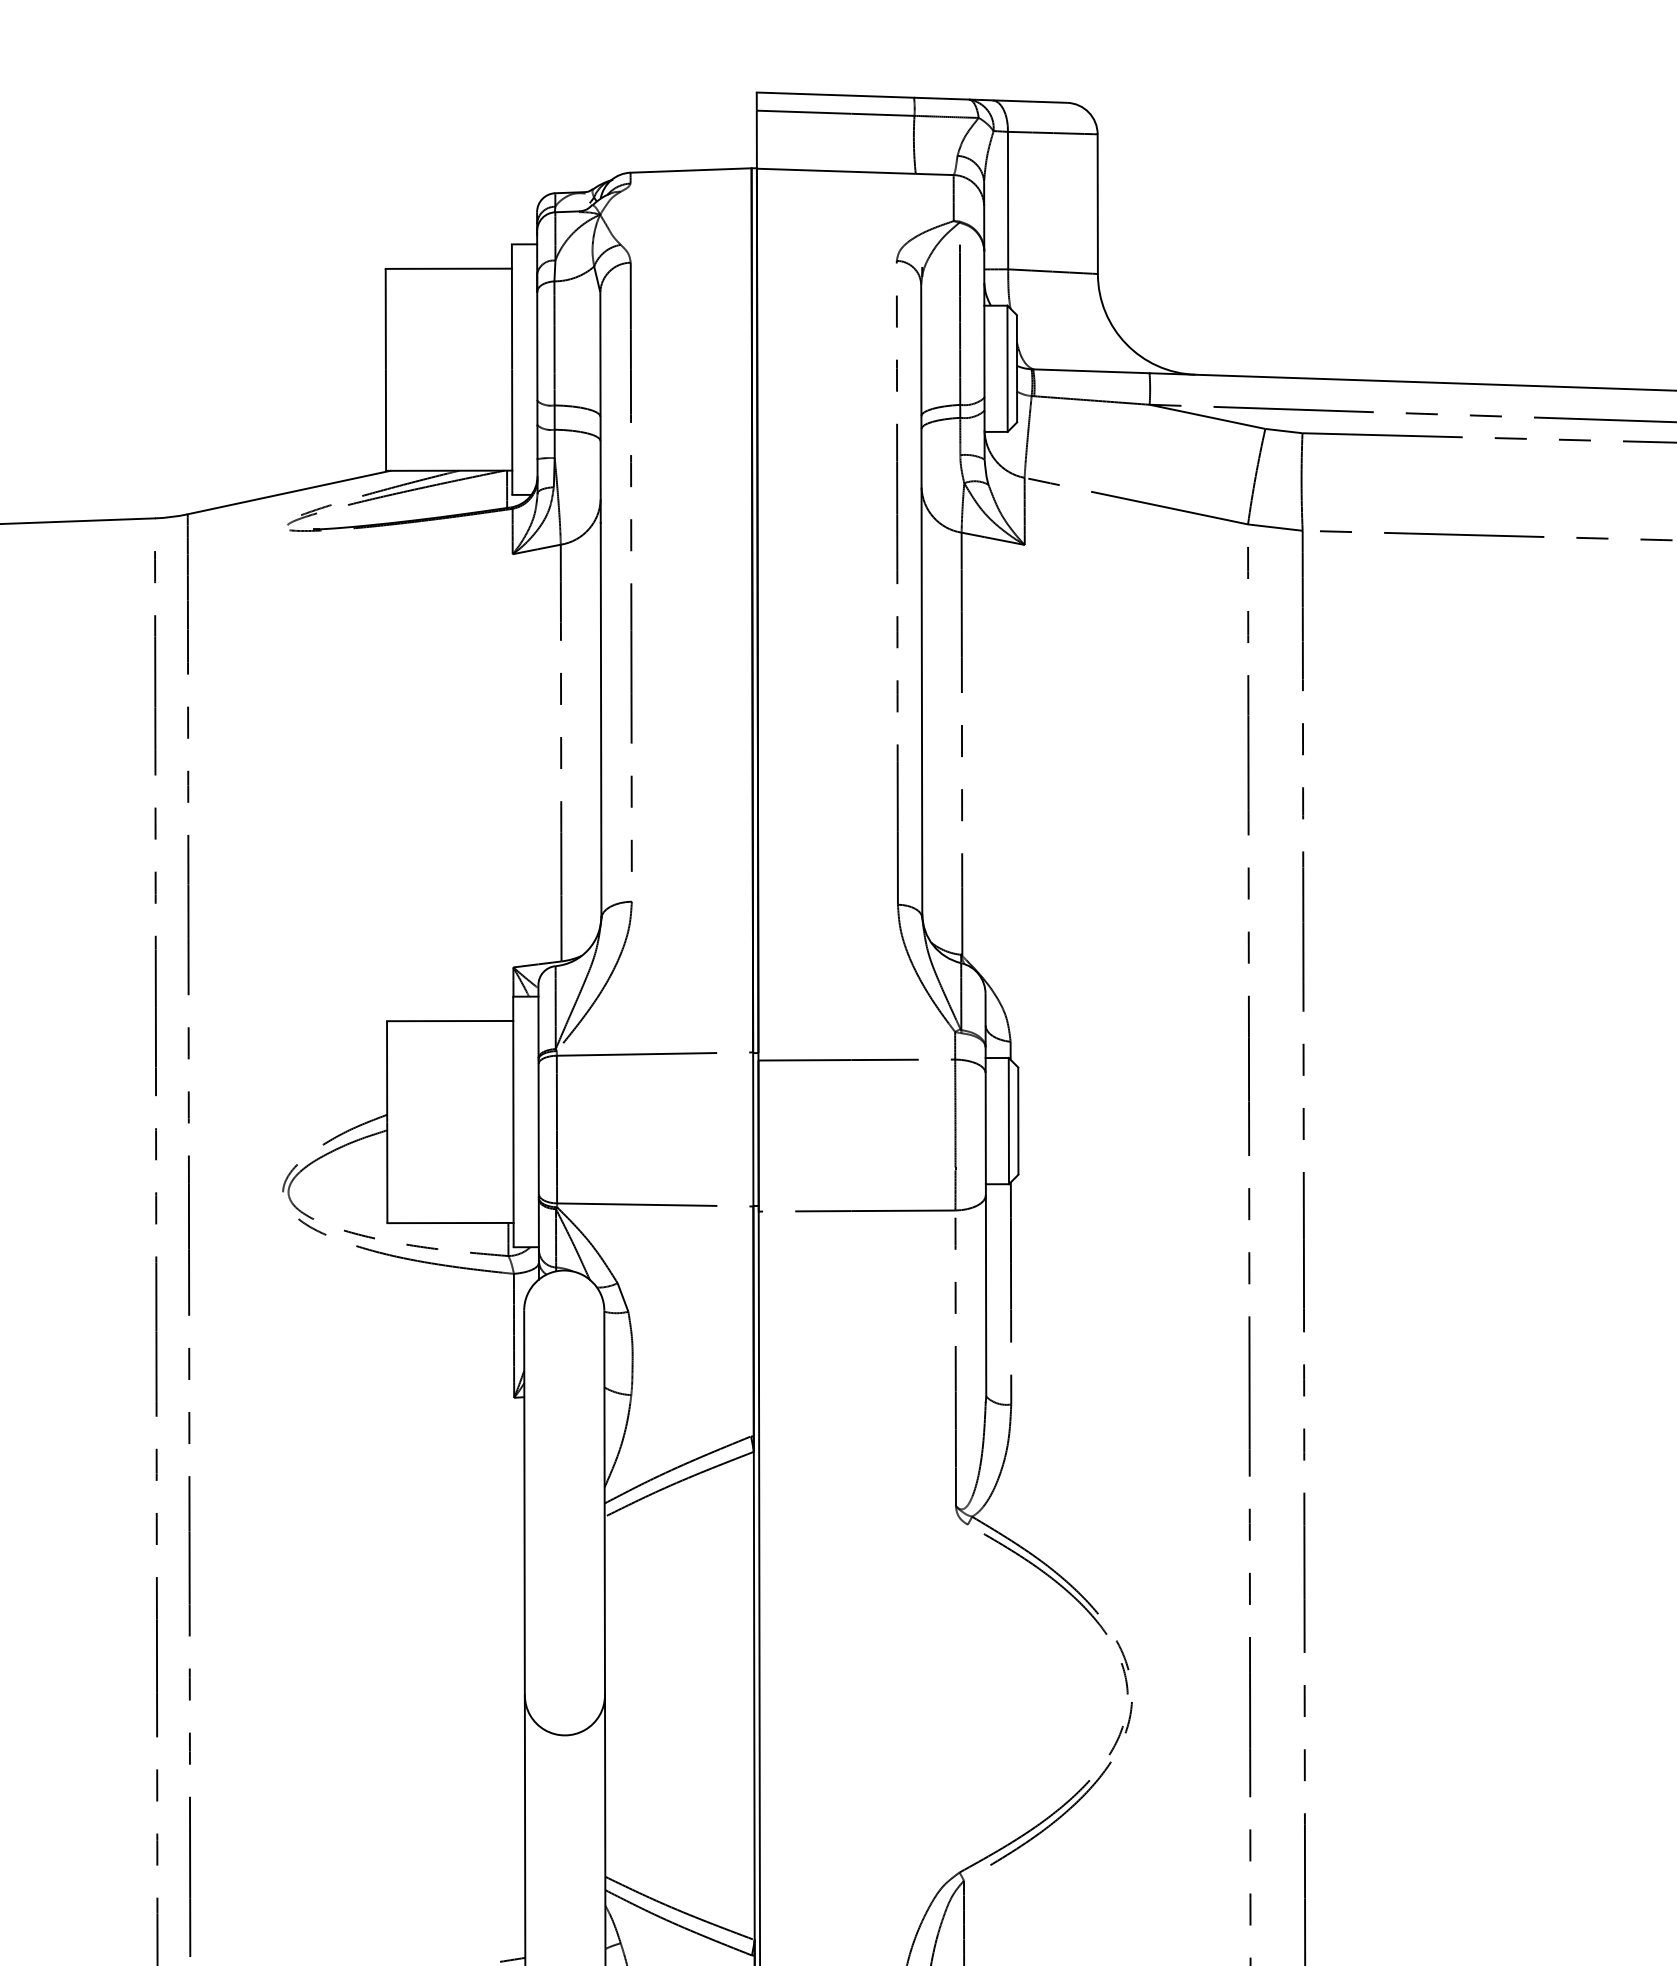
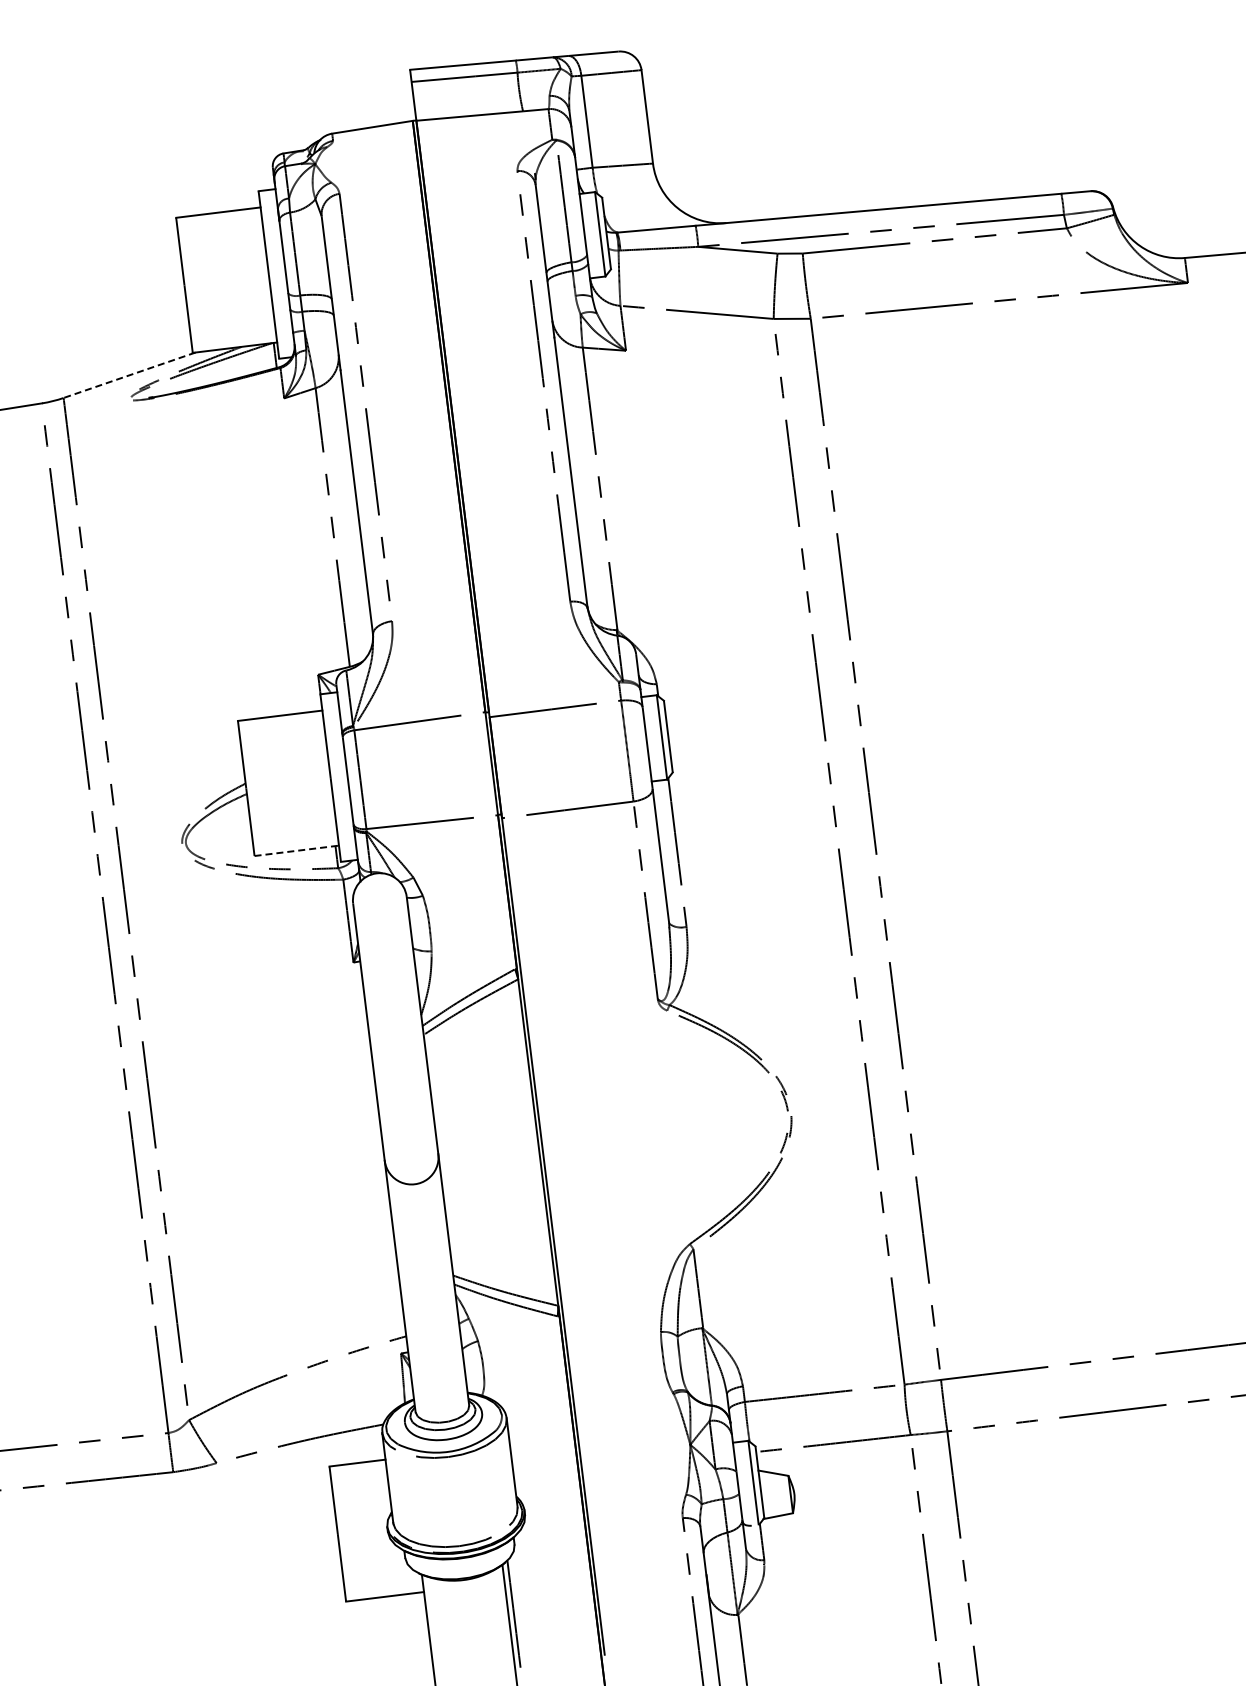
line: (288, 492) -> (129, 375), solid -> dashed
line: (450, 1222) -> (296, 850), solid -> dashed

